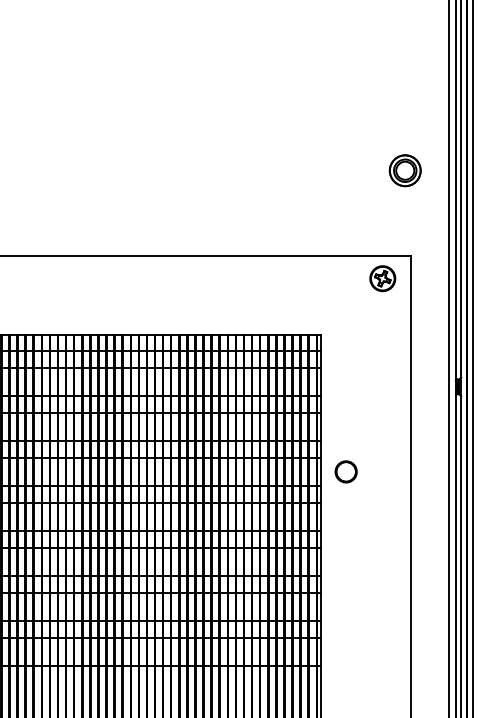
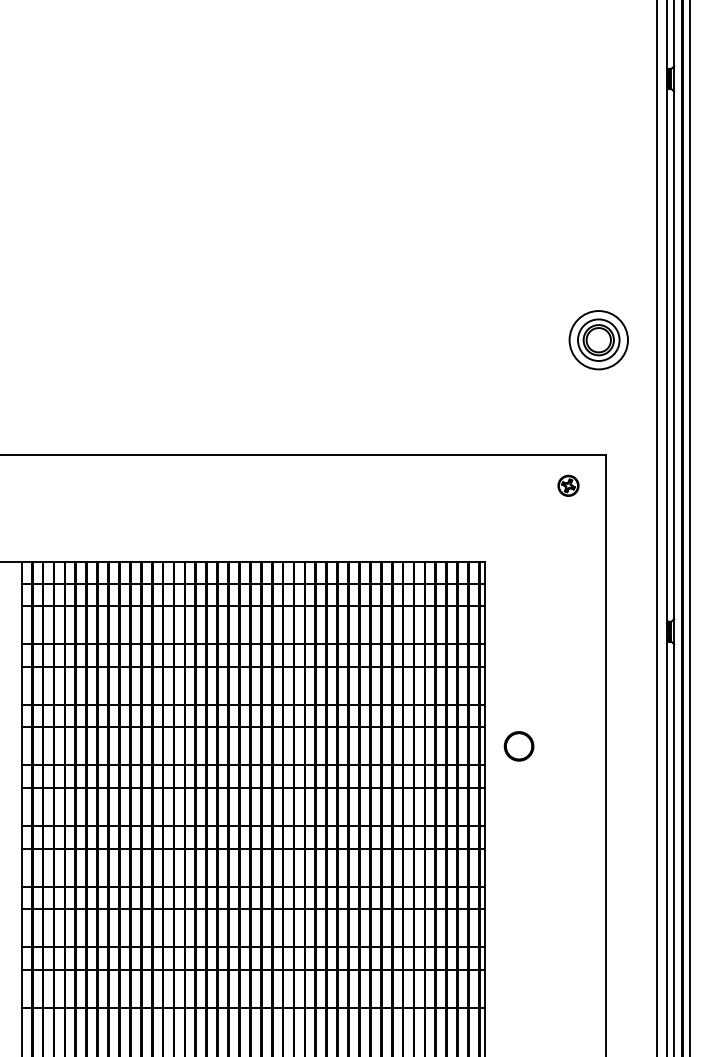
circle: (405, 170) -> (598, 340), size x1.4
part: (382, 278) -> (568, 485), size x0.6

